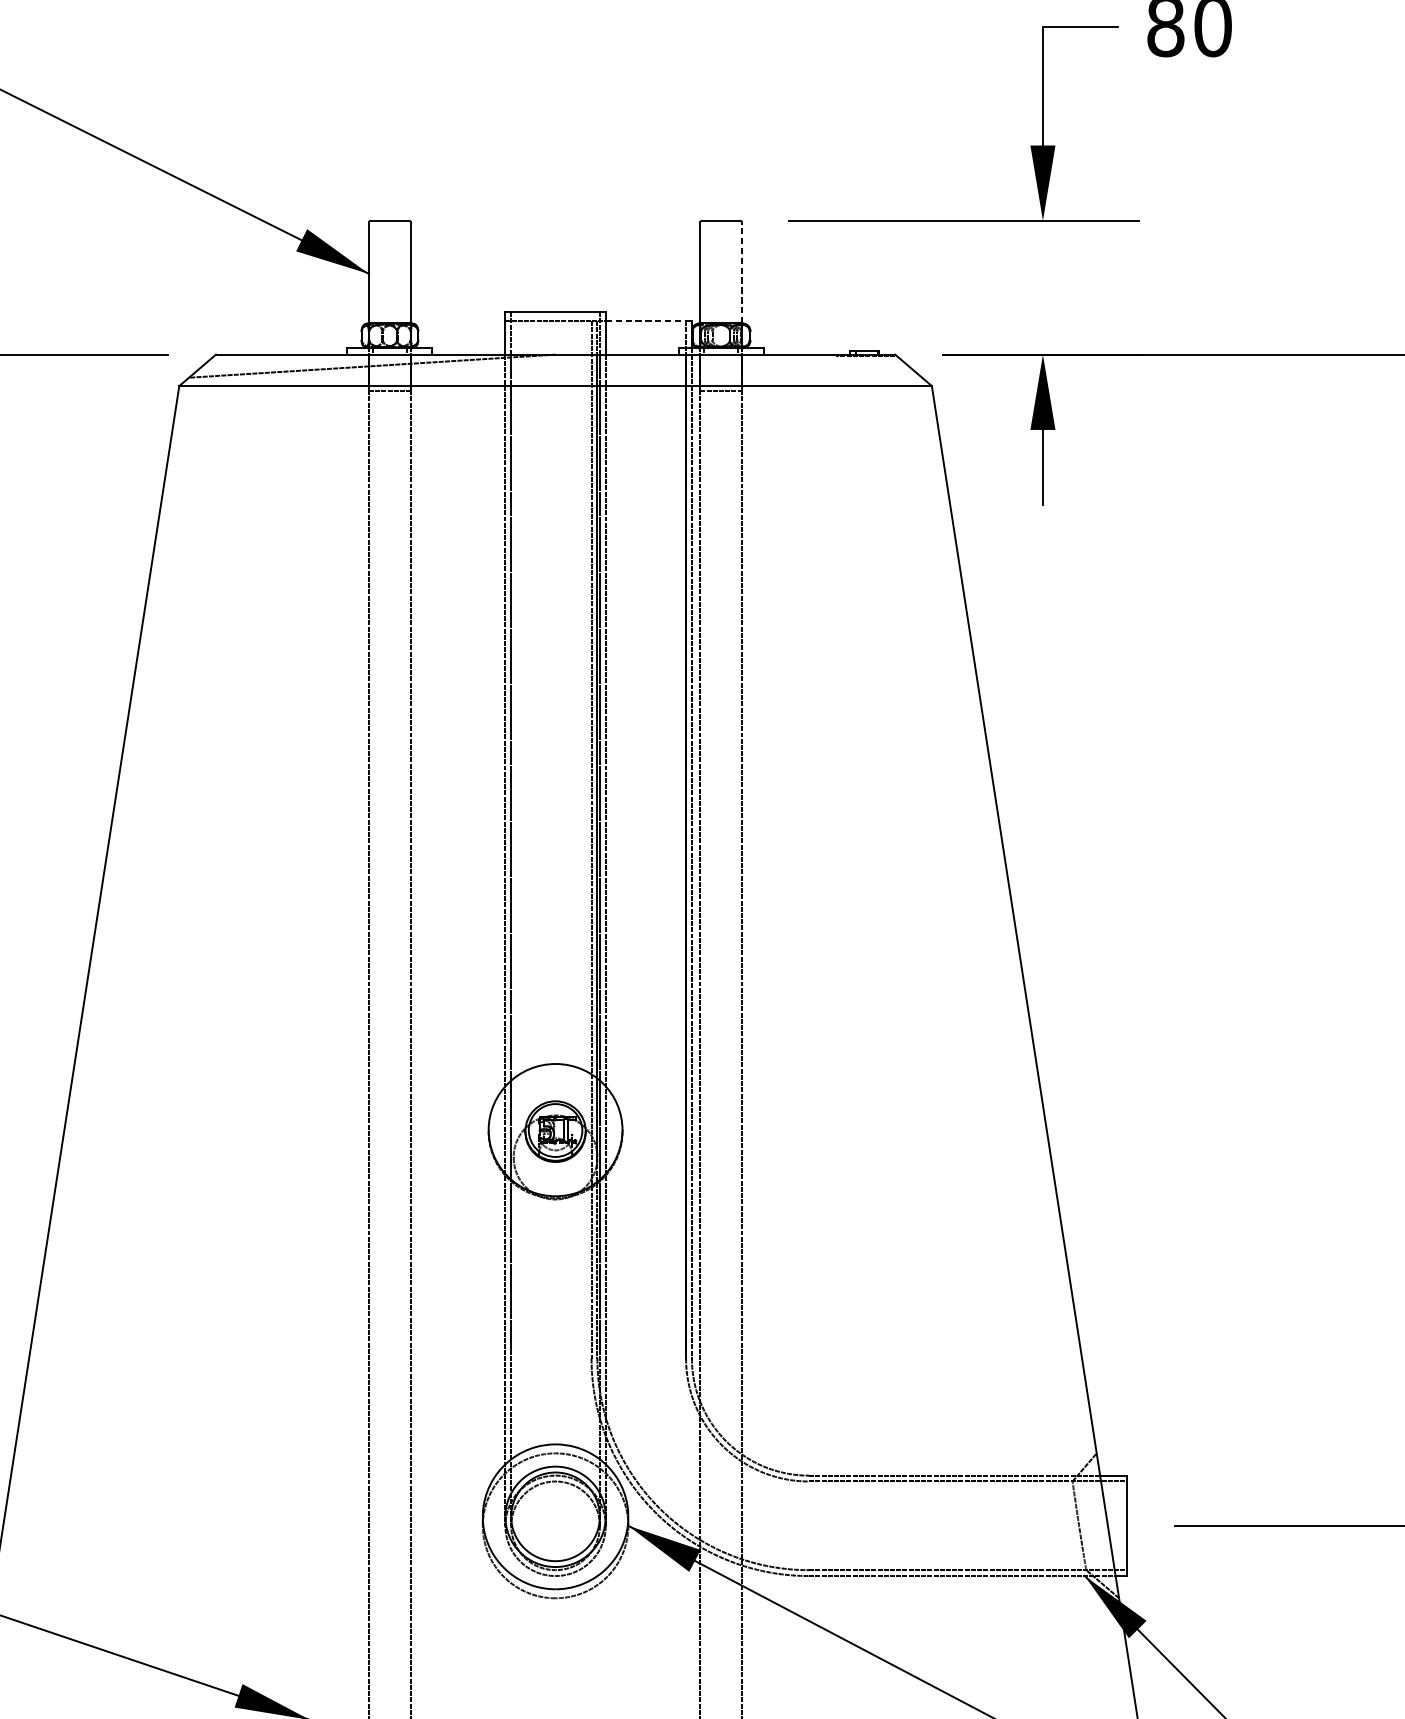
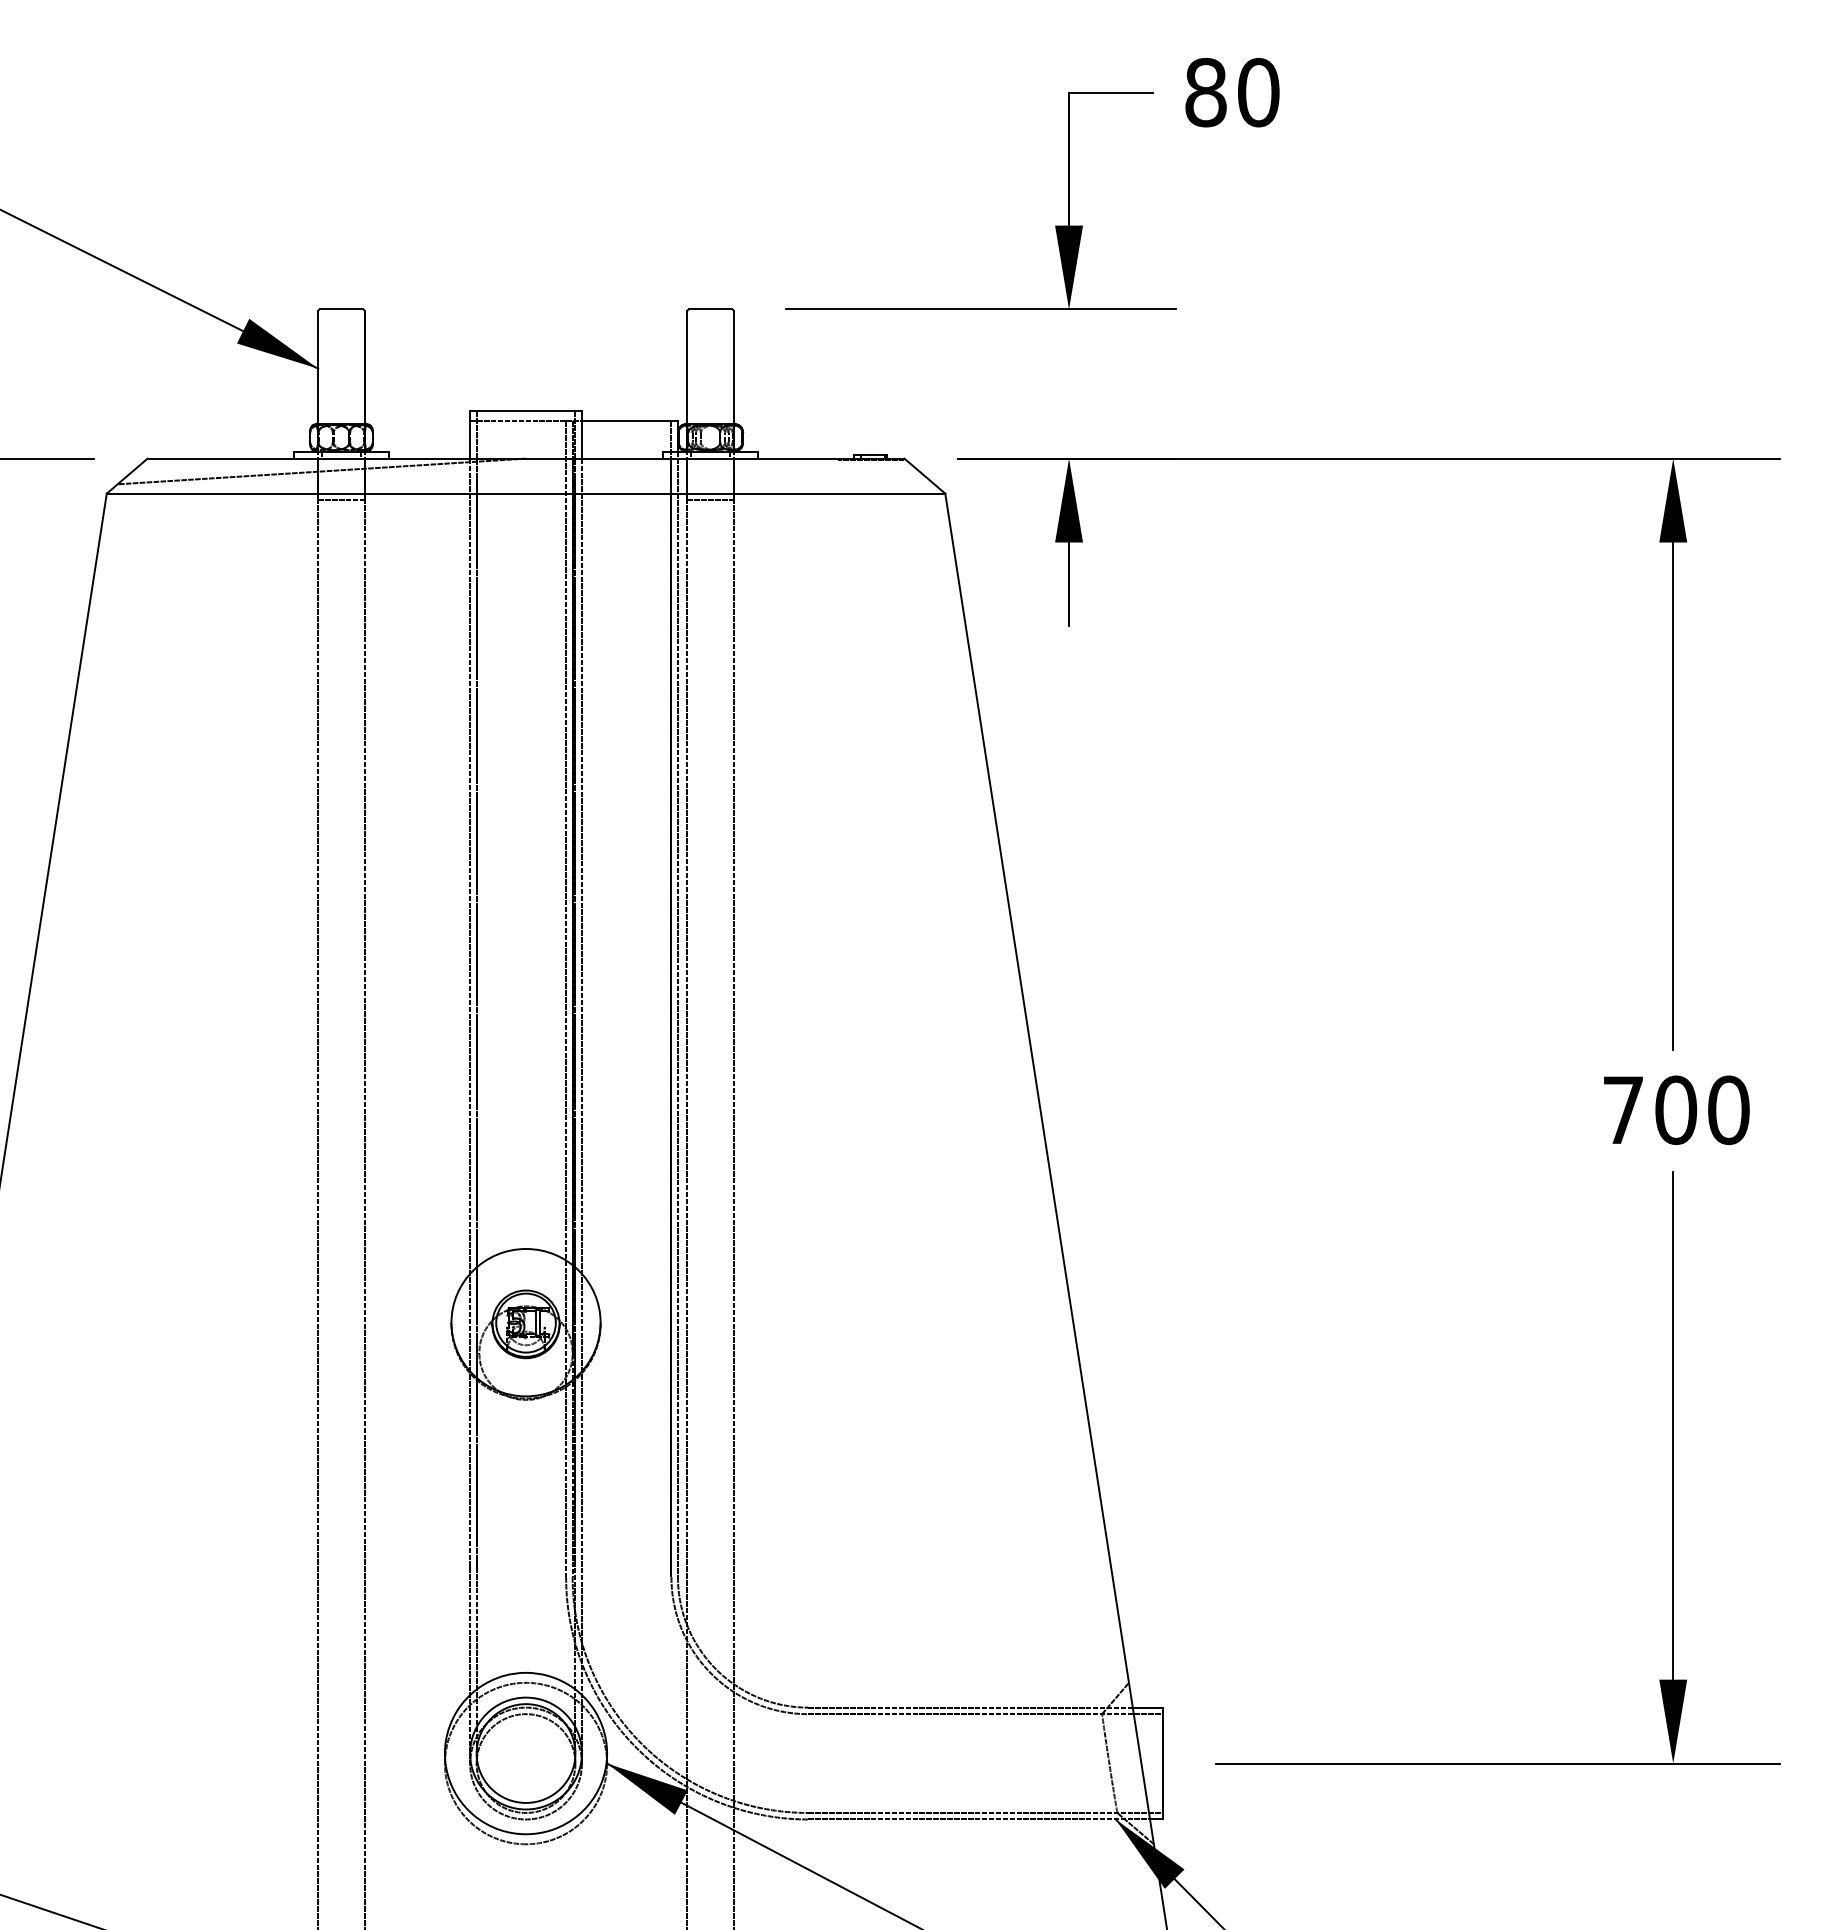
line: (741, 272) -> (733, 367), dashed -> solid
line: (649, 321) -> (630, 421), dashed -> solid

